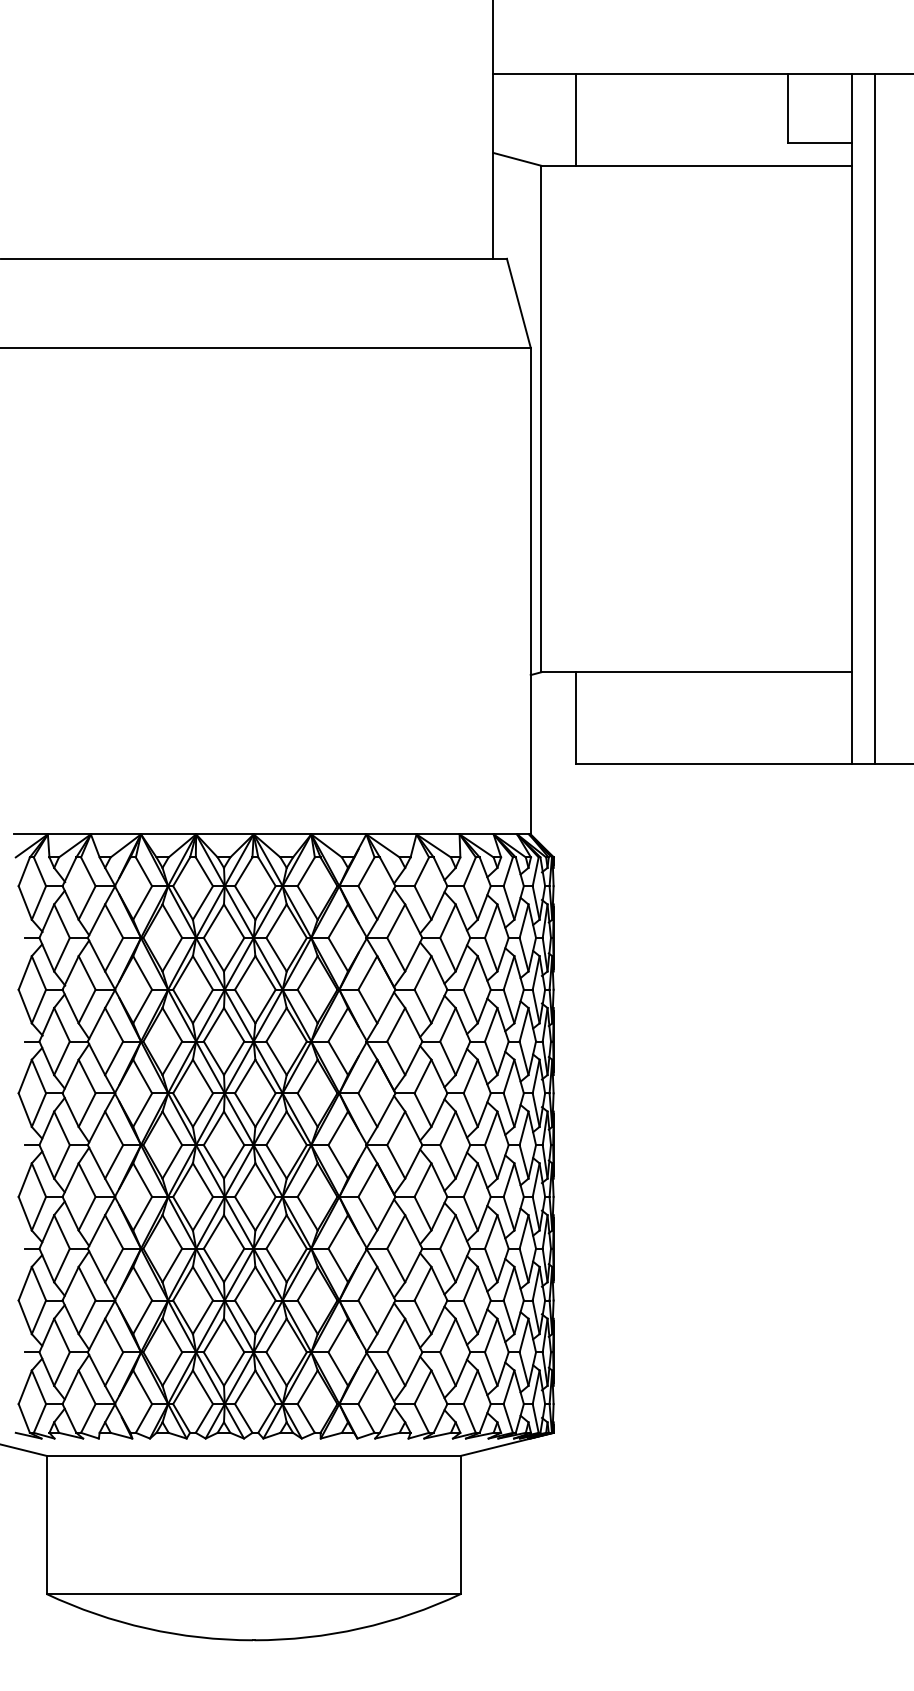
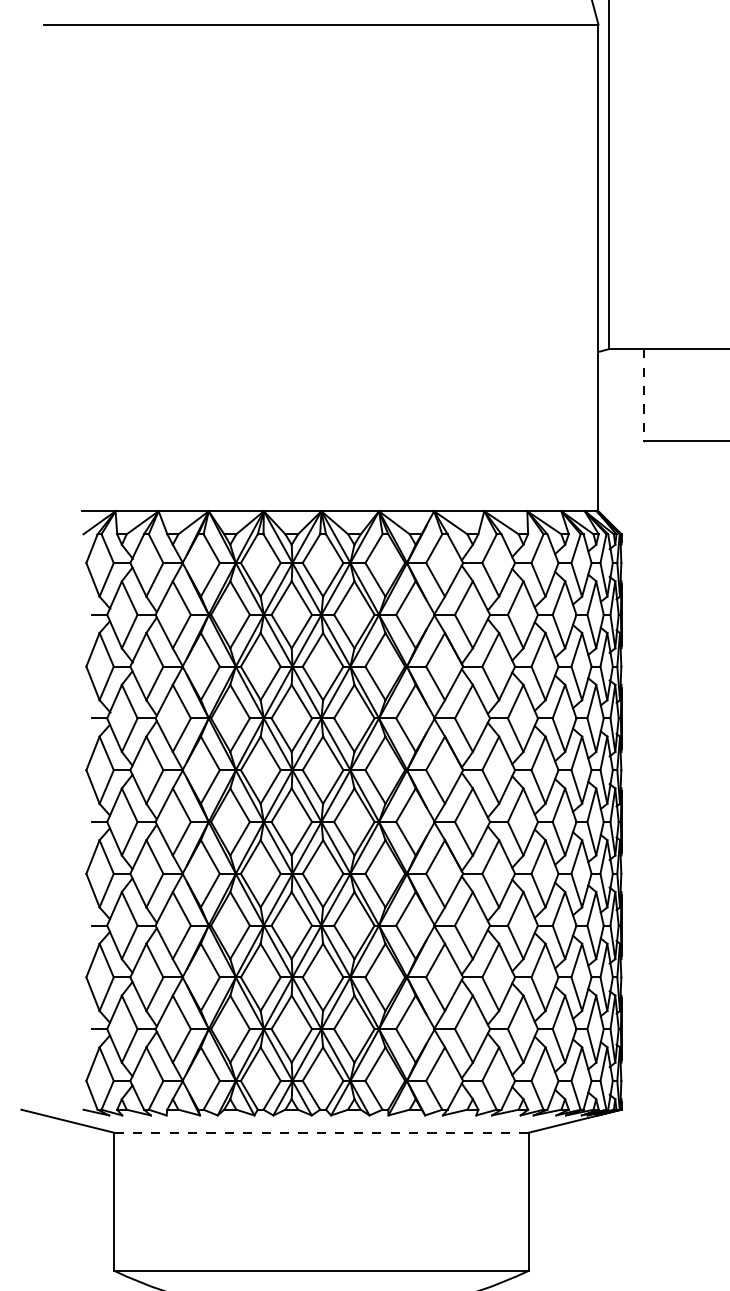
line: (576, 718) -> (644, 395), solid -> dashed
line: (254, 1455) -> (322, 1132), solid -> dashed

